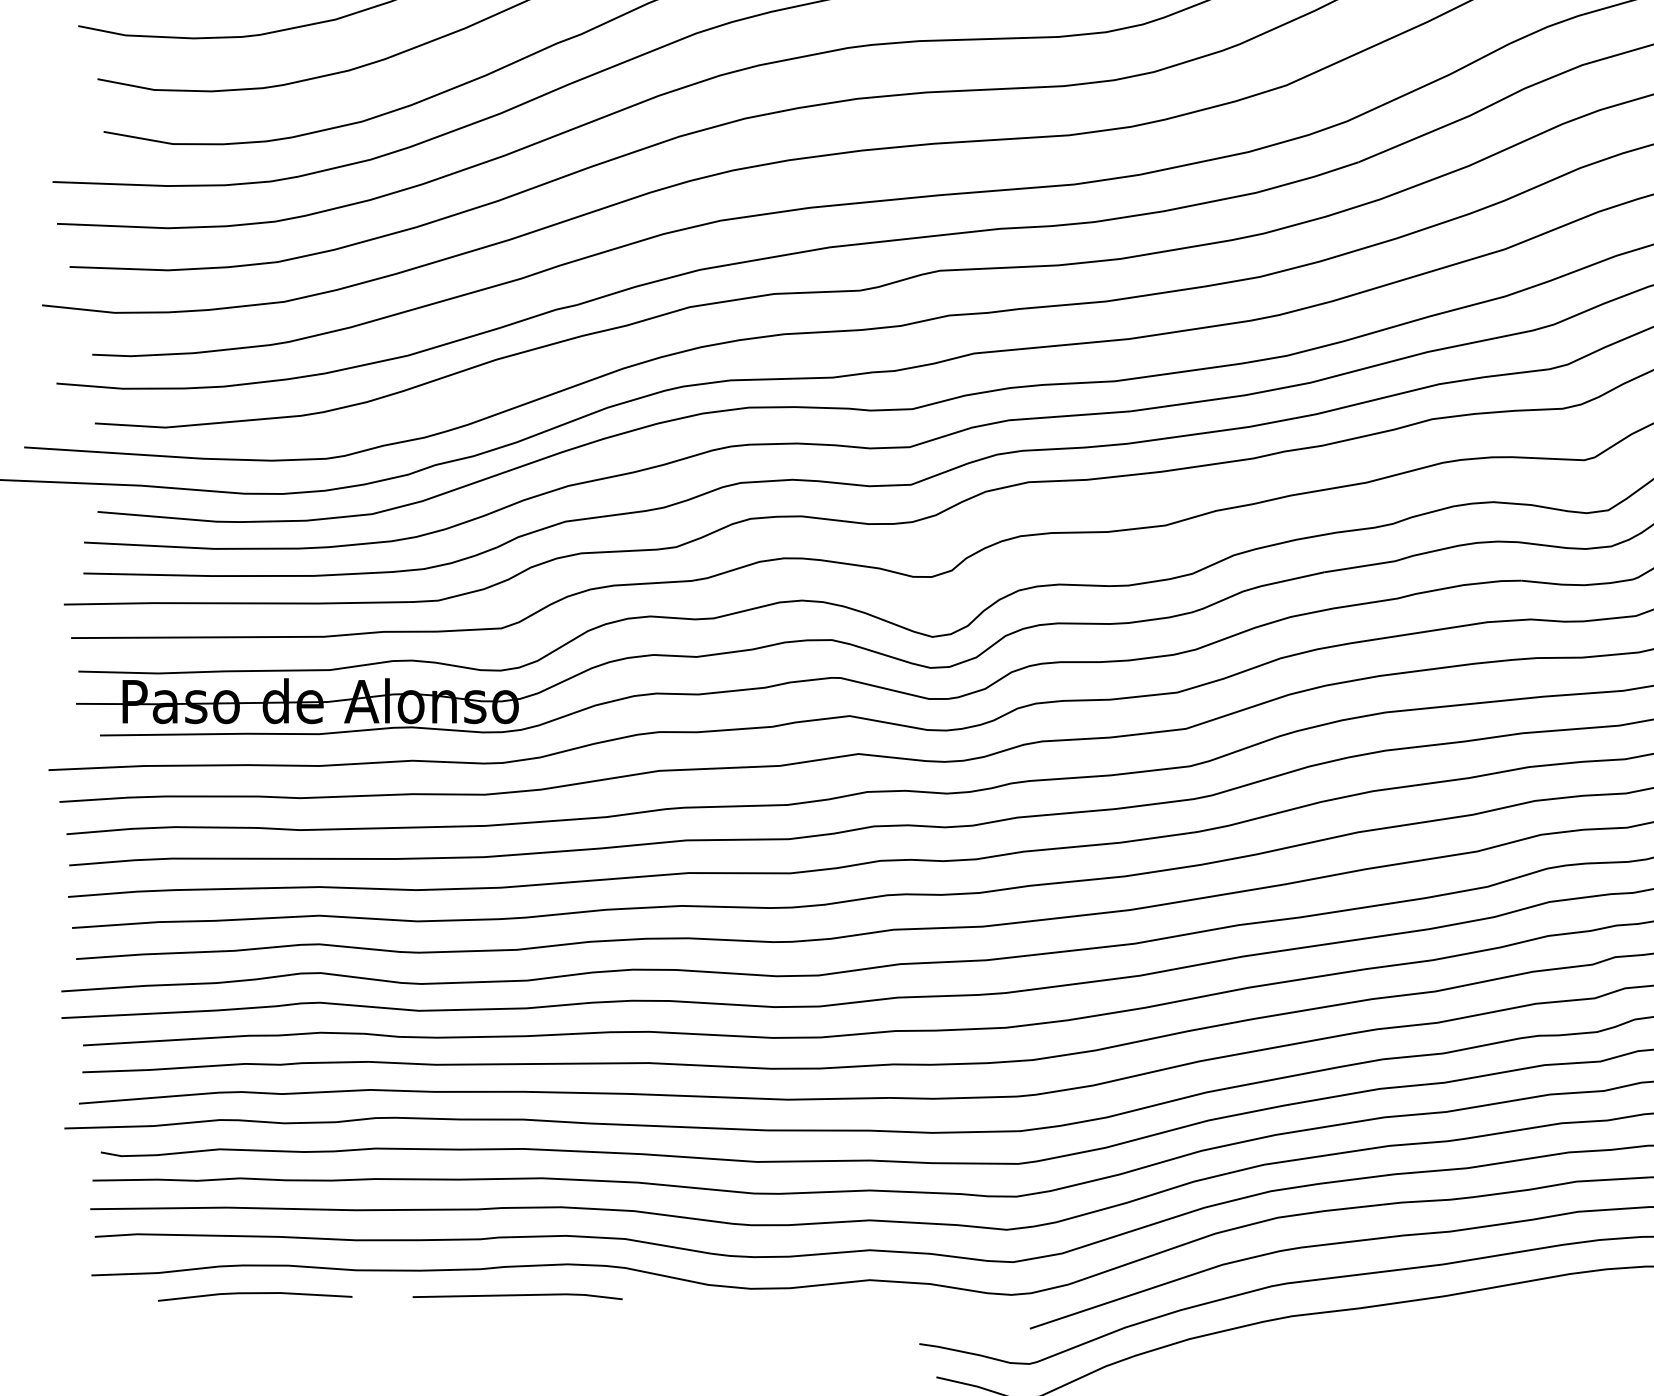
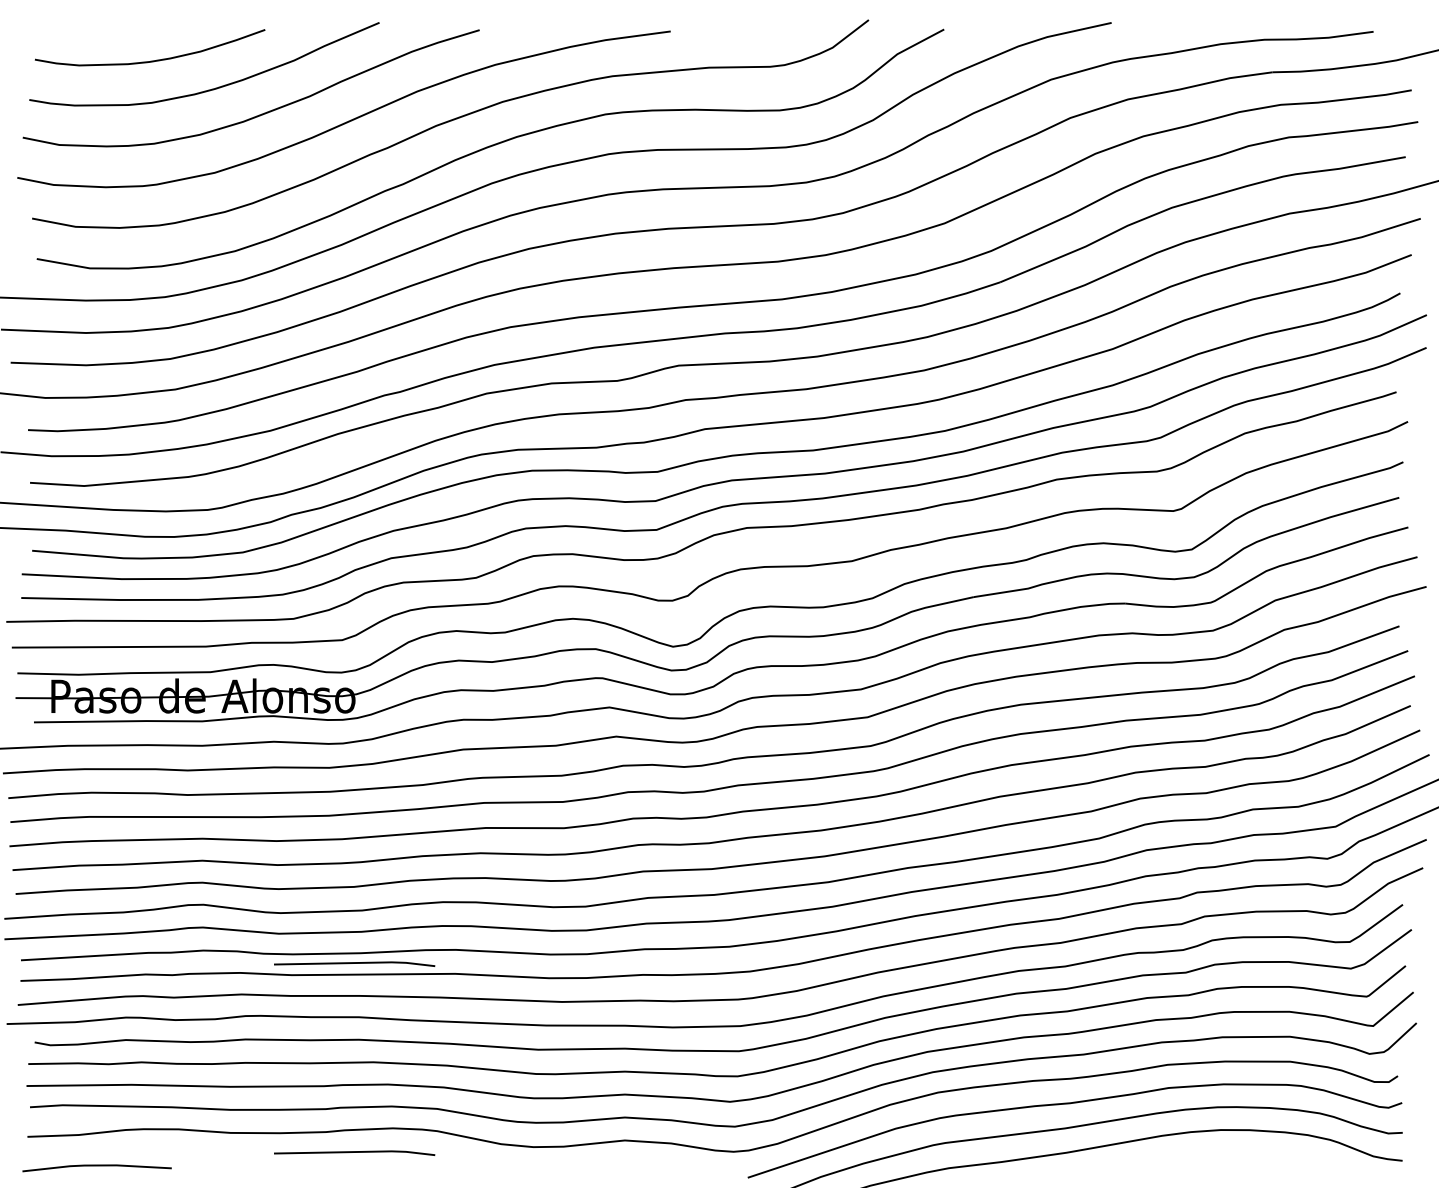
line: (517, 1049) -> (354, 963), added
line: (254, 1294) -> (96, 1166), moved

